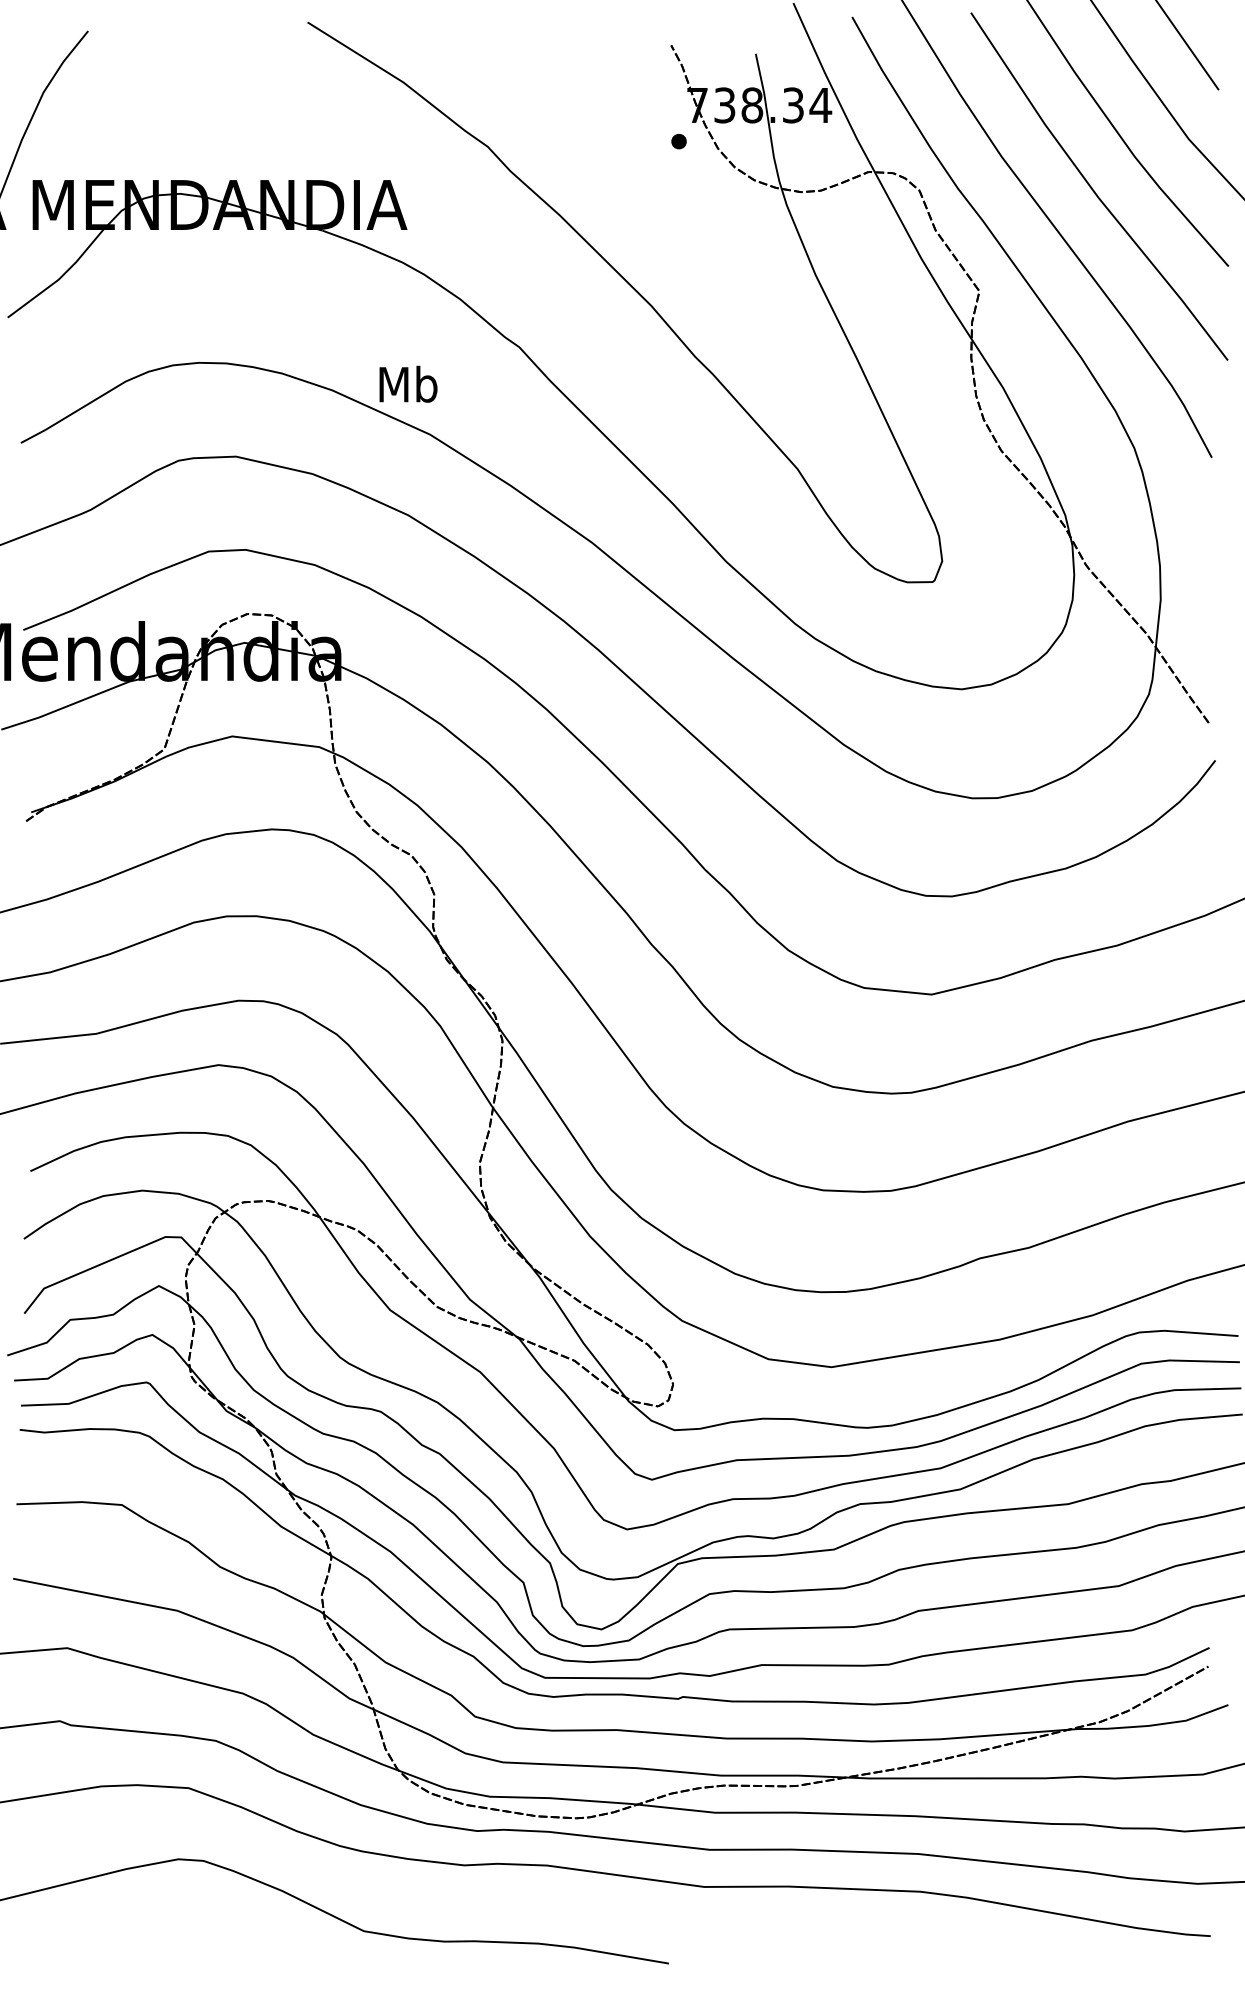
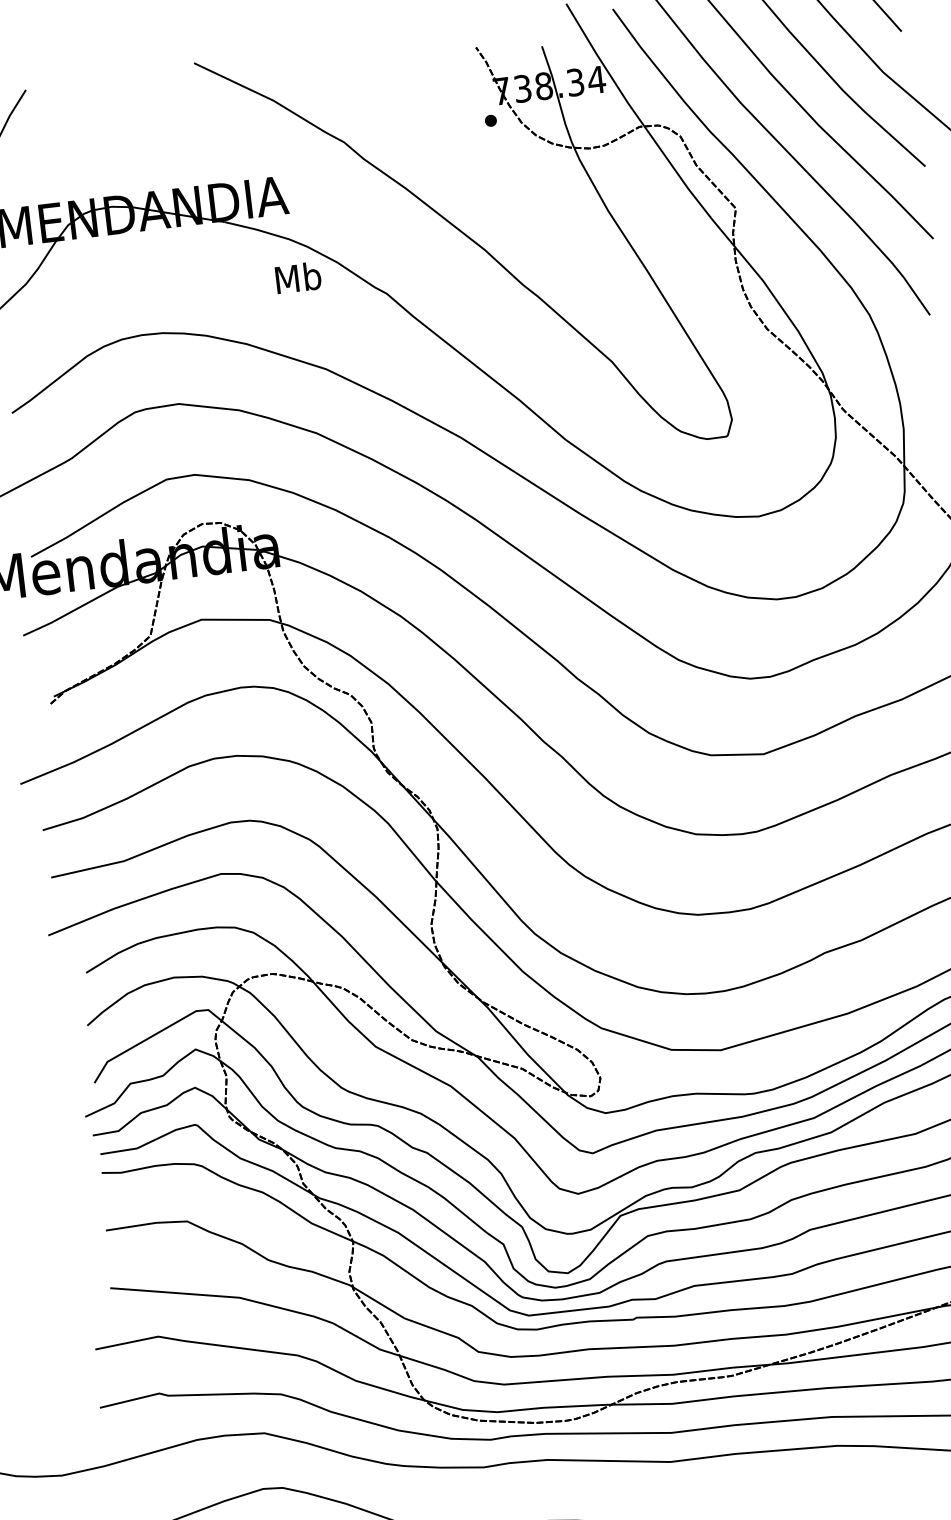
text: (408, 383) -> (298, 277), moved

